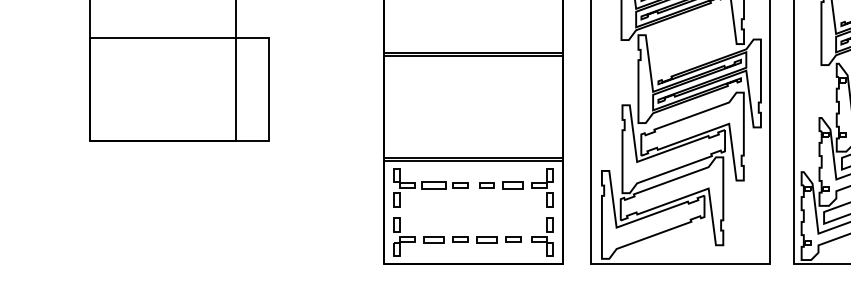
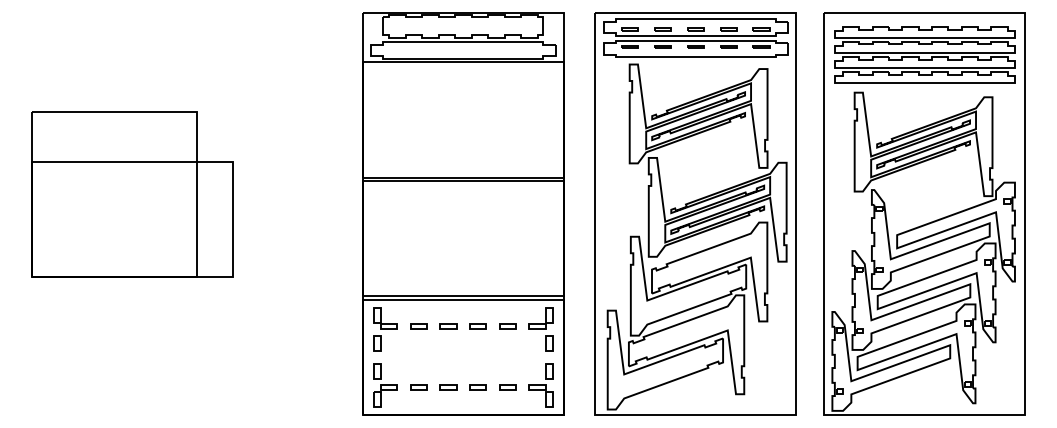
part: (433, 185) -> (418, 326), size x0.62
part: (512, 185) -> (507, 326), size x0.71
part: (433, 239) -> (418, 387), size x0.71
part: (486, 239) -> (477, 387), size x0.71

